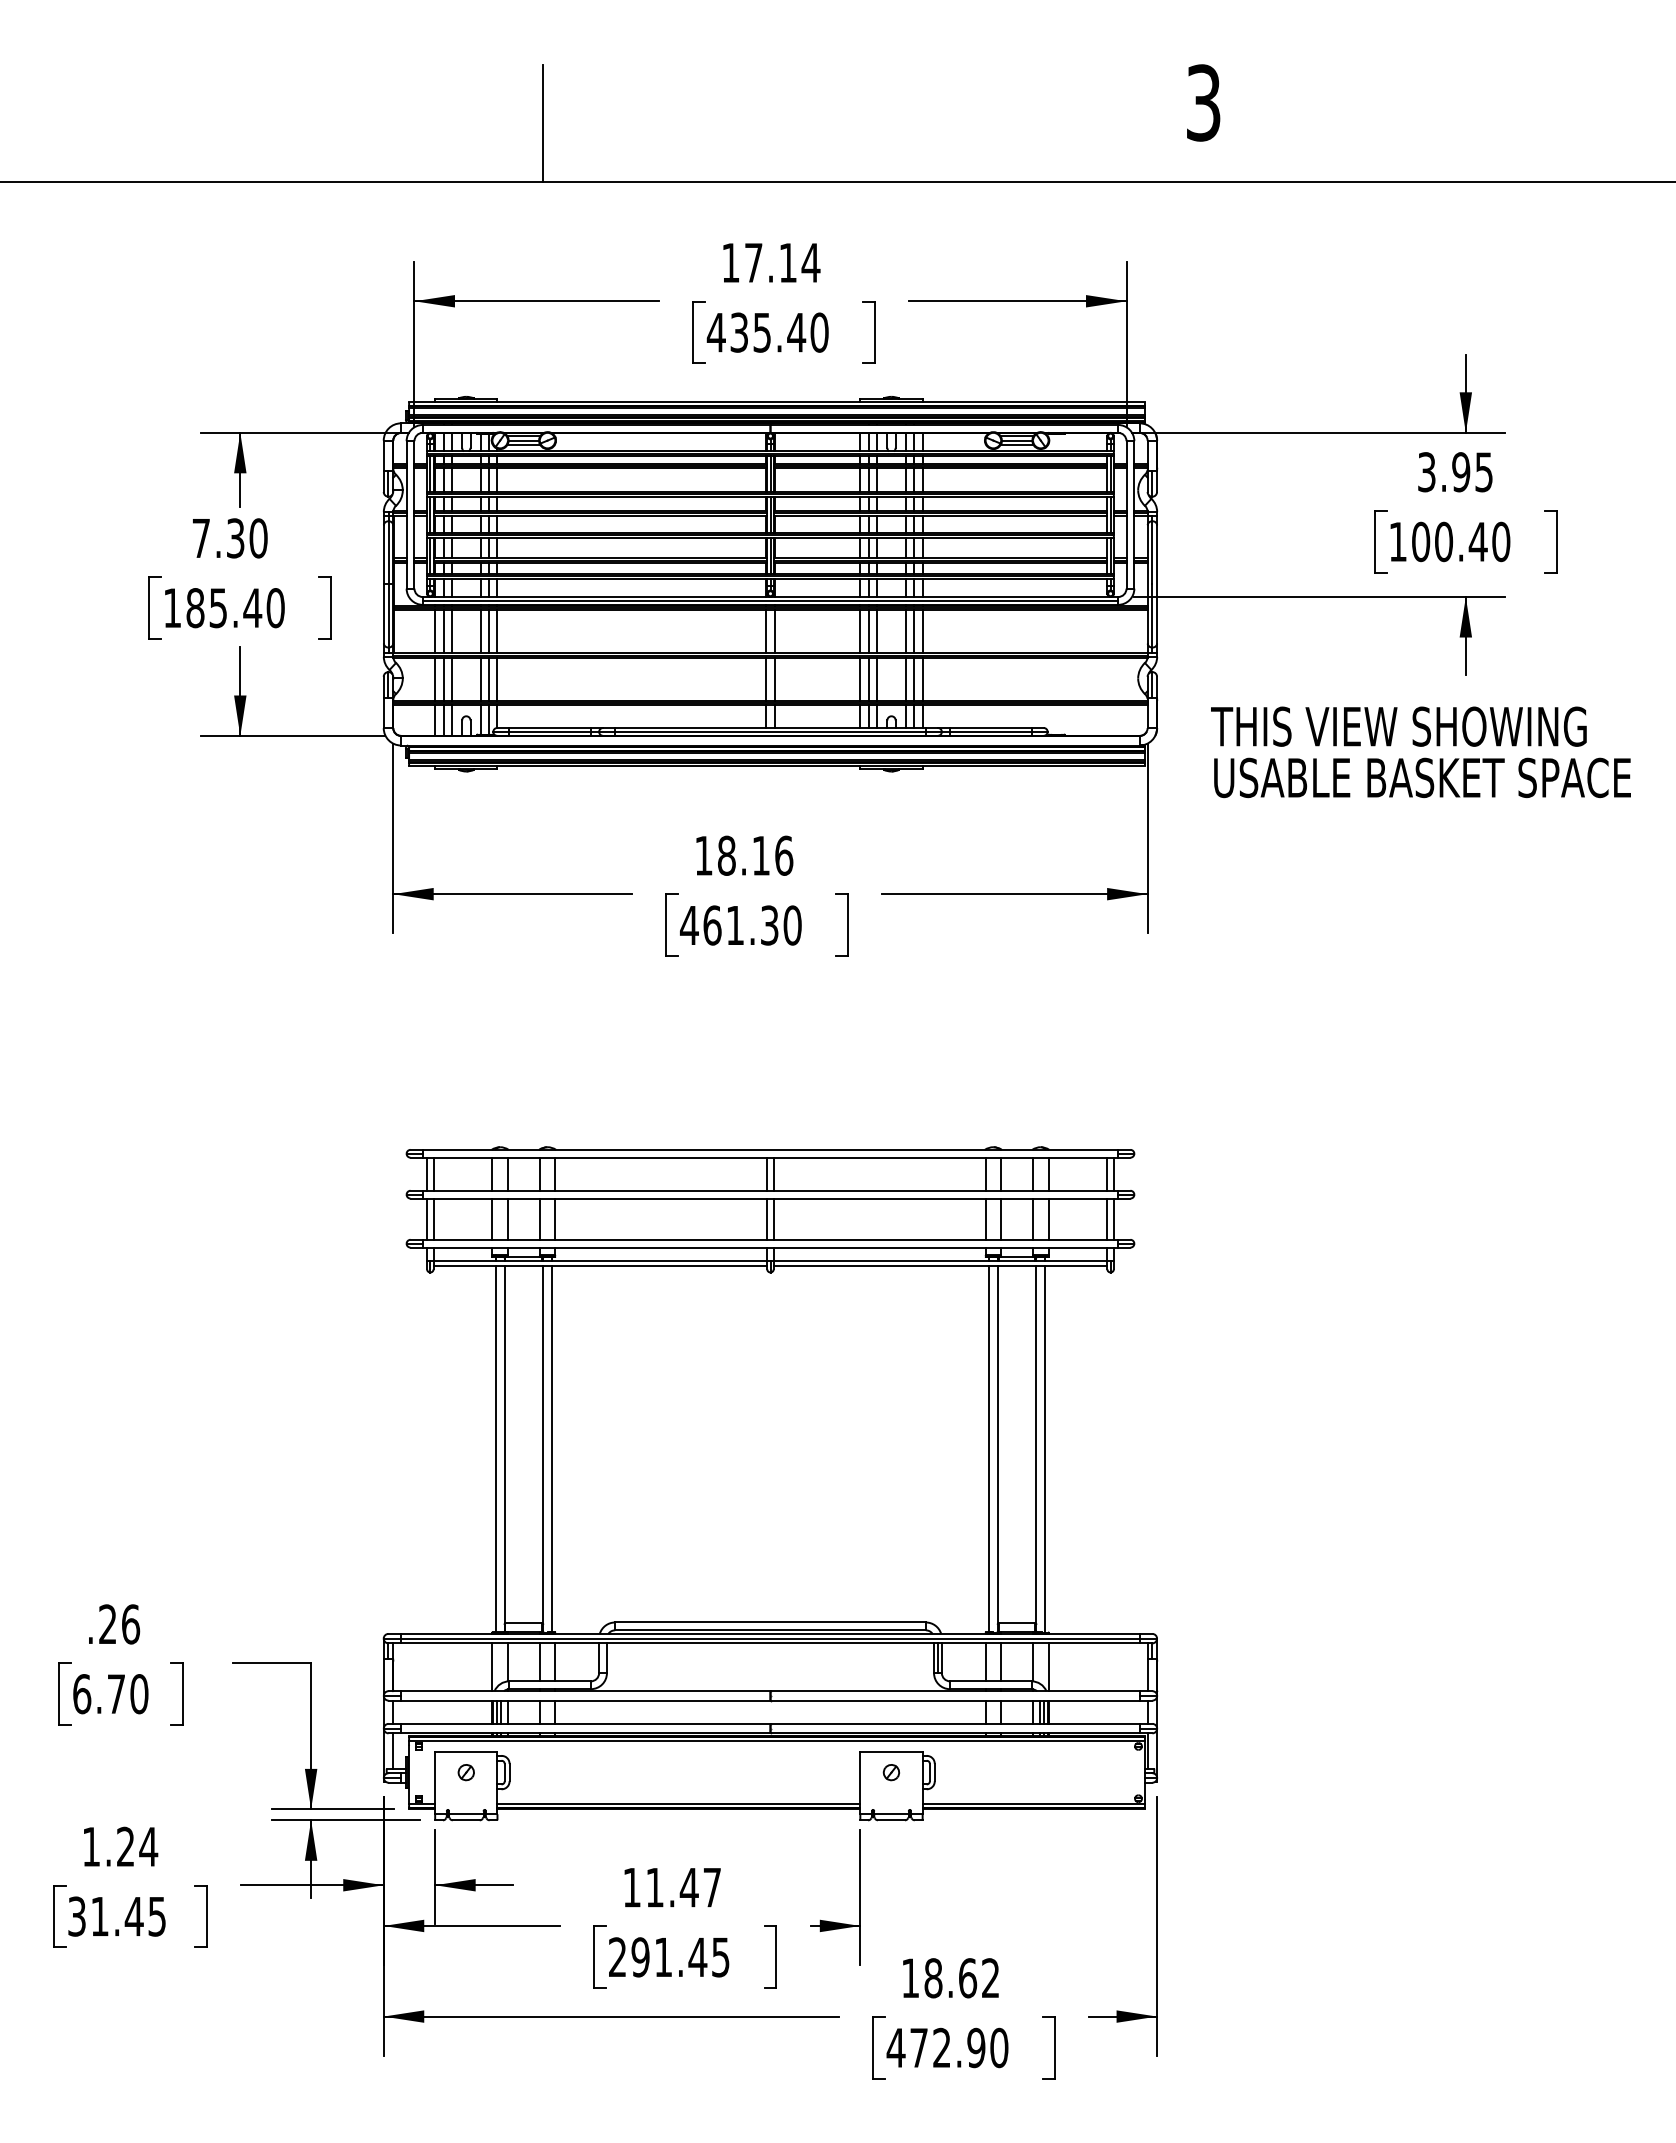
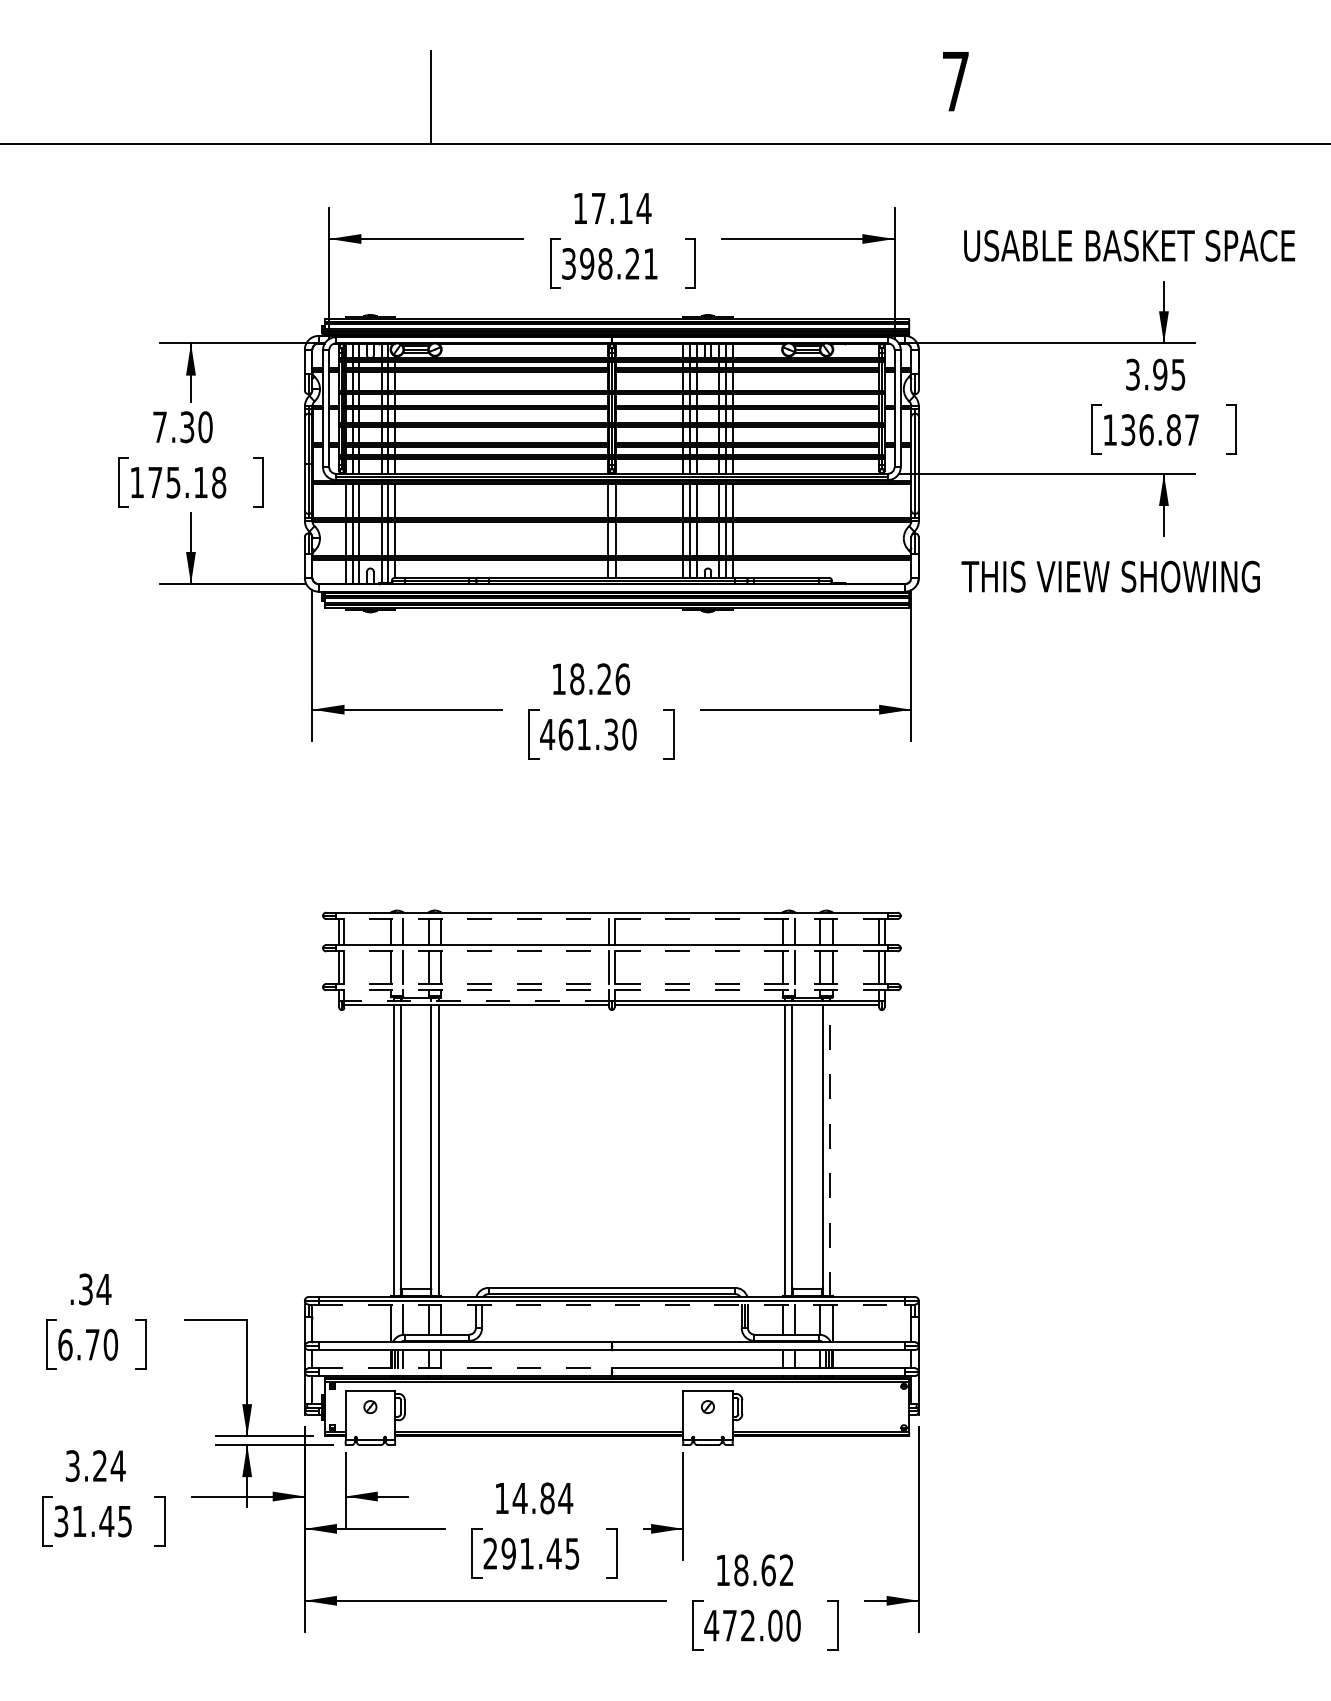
text: (1203, 102) -> (955, 81), 3 -> 7
text: (767, 332) -> (609, 263), 435.40 -> 398.21
text: (1461, 541) -> (1160, 429), 100.40 -> 136.87
text: (235, 608) -> (187, 482), 185.40 -> 175.18
text: (1422, 777) -> (1129, 245), moved
text: (760, 855) -> (603, 679), 18.16 -> 18.26
line: (770, 1157) -> (611, 918), solid -> dashed
line: (770, 1198) -> (611, 951), solid -> dashed
line: (770, 1239) -> (611, 983), solid -> dashed
line: (770, 1247) -> (611, 990), solid -> dashed
line: (600, 1261) -> (476, 1001), solid -> dashed
line: (1045, 1449) -> (830, 1150), solid -> dashed
text: (119, 1624) -> (95, 1289), .26 -> .34
line: (770, 1643) -> (611, 1304), solid -> dashed
line: (585, 1723) -> (465, 1368), solid -> dashed
text: (90, 1846) -> (72, 1465), 1.24 -> 3.24
text: (683, 1887) -> (542, 1498), 11.47 -> 14.84
text: (976, 2048) -> (775, 1626), 472.90 -> 472.00

